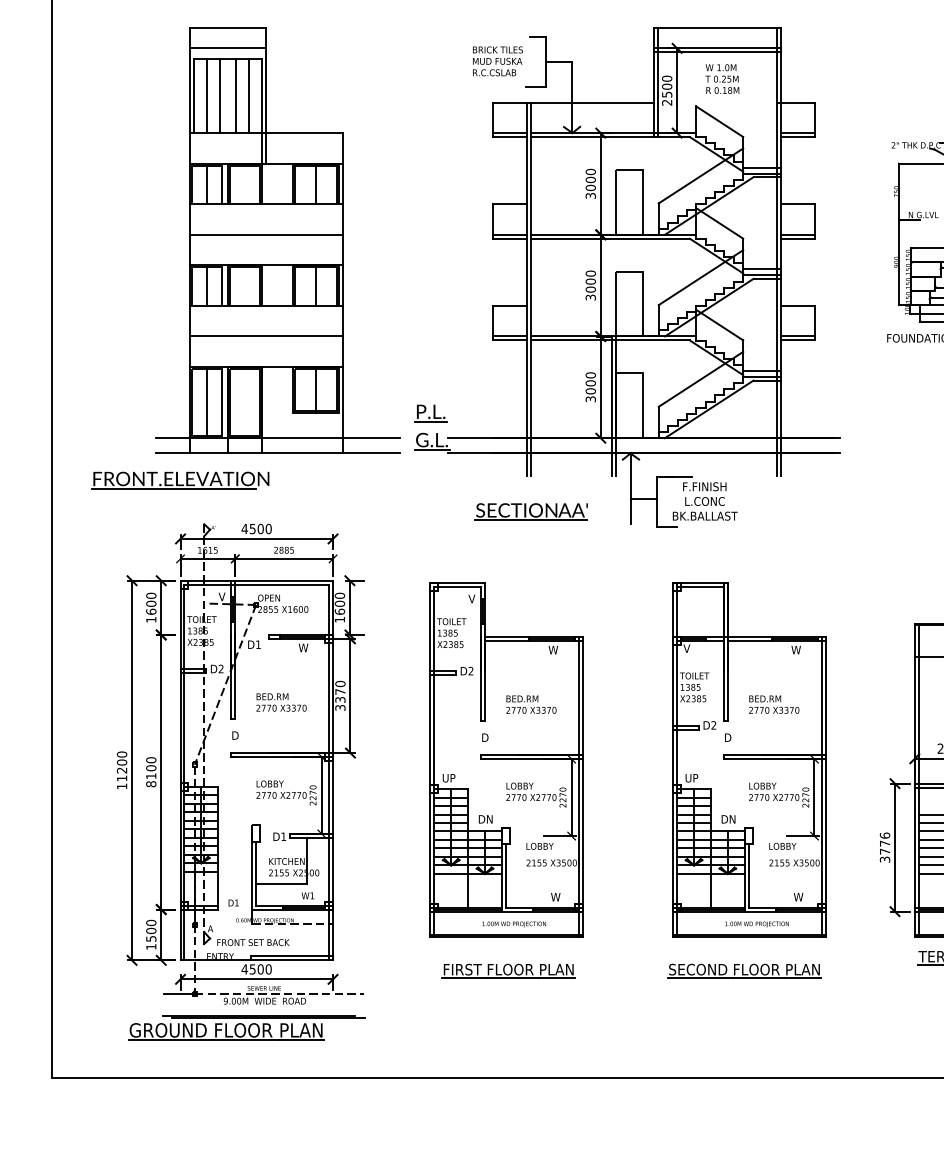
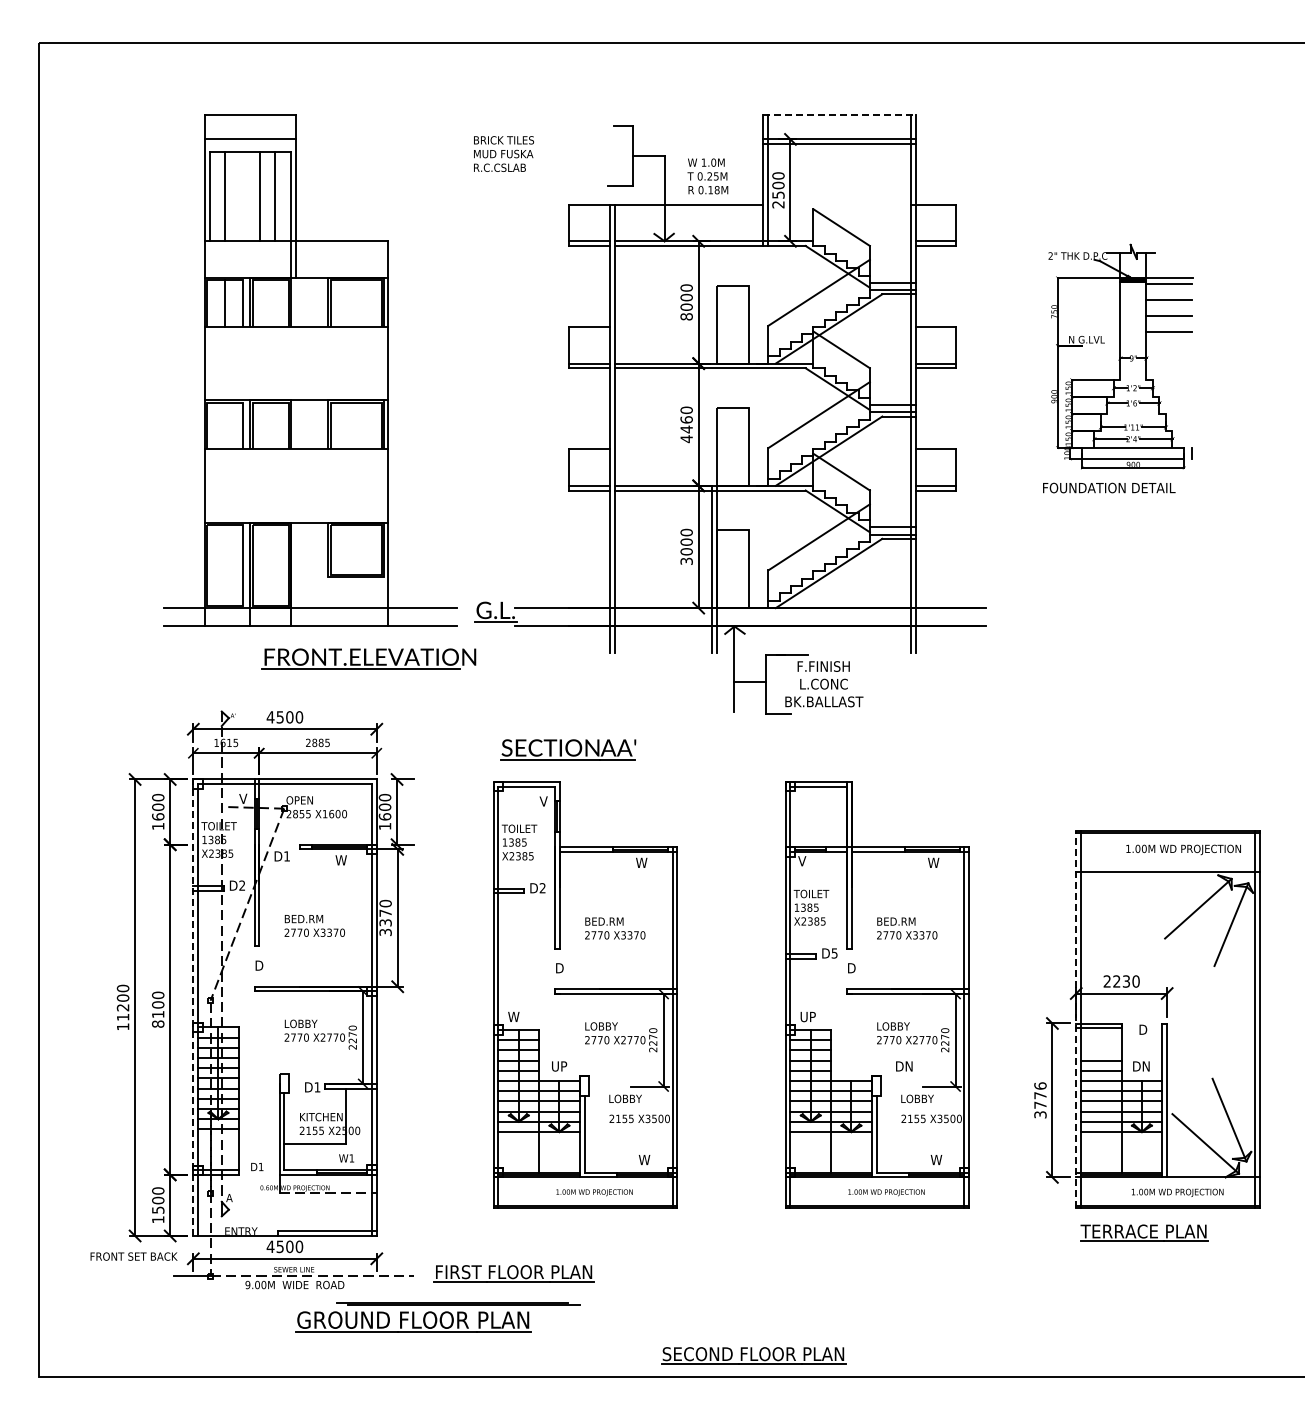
line: (717, 27) -> (839, 114), solid -> dashed
text: (497, 60) -> (503, 153), moved
text: (722, 79) -> (707, 176), moved
line: (219, 95) -> (240, 196), removed
line: (316, 184) -> (356, 303), removed
text: (590, 195) -> (686, 316), 3000 -> 8000
line: (266, 234) -> (296, 363), removed
line: (207, 286) -> (225, 425), removed
line: (316, 286) -> (356, 425), removed
text: (590, 289) -> (686, 429), 3000 -> 4460
line: (266, 336) -> (296, 485), removed
line: (316, 389) -> (356, 549), removed
line: (207, 401) -> (225, 564), removed
part: (430, 412) -> (493, 577), removed
part: (179, 480) -> (368, 658), moved
part: (531, 511) -> (568, 749), moved
text: (713, 725) -> (834, 953), D2 -> D5
line: (180, 770) -> (193, 1007), solid -> dashed
text: (448, 777) -> (515, 1016), UP -> W
line: (915, 780) -> (1076, 1019), solid -> dashed
text: (485, 819) -> (560, 1066), DN -> UP
text: (728, 819) -> (904, 1066), moved
text: (252, 942) -> (133, 1256), moved
part: (508, 970) -> (513, 1273), moved
part: (744, 970) -> (753, 1355), moved
part: (246, 1028) -> (437, 1317), moved

